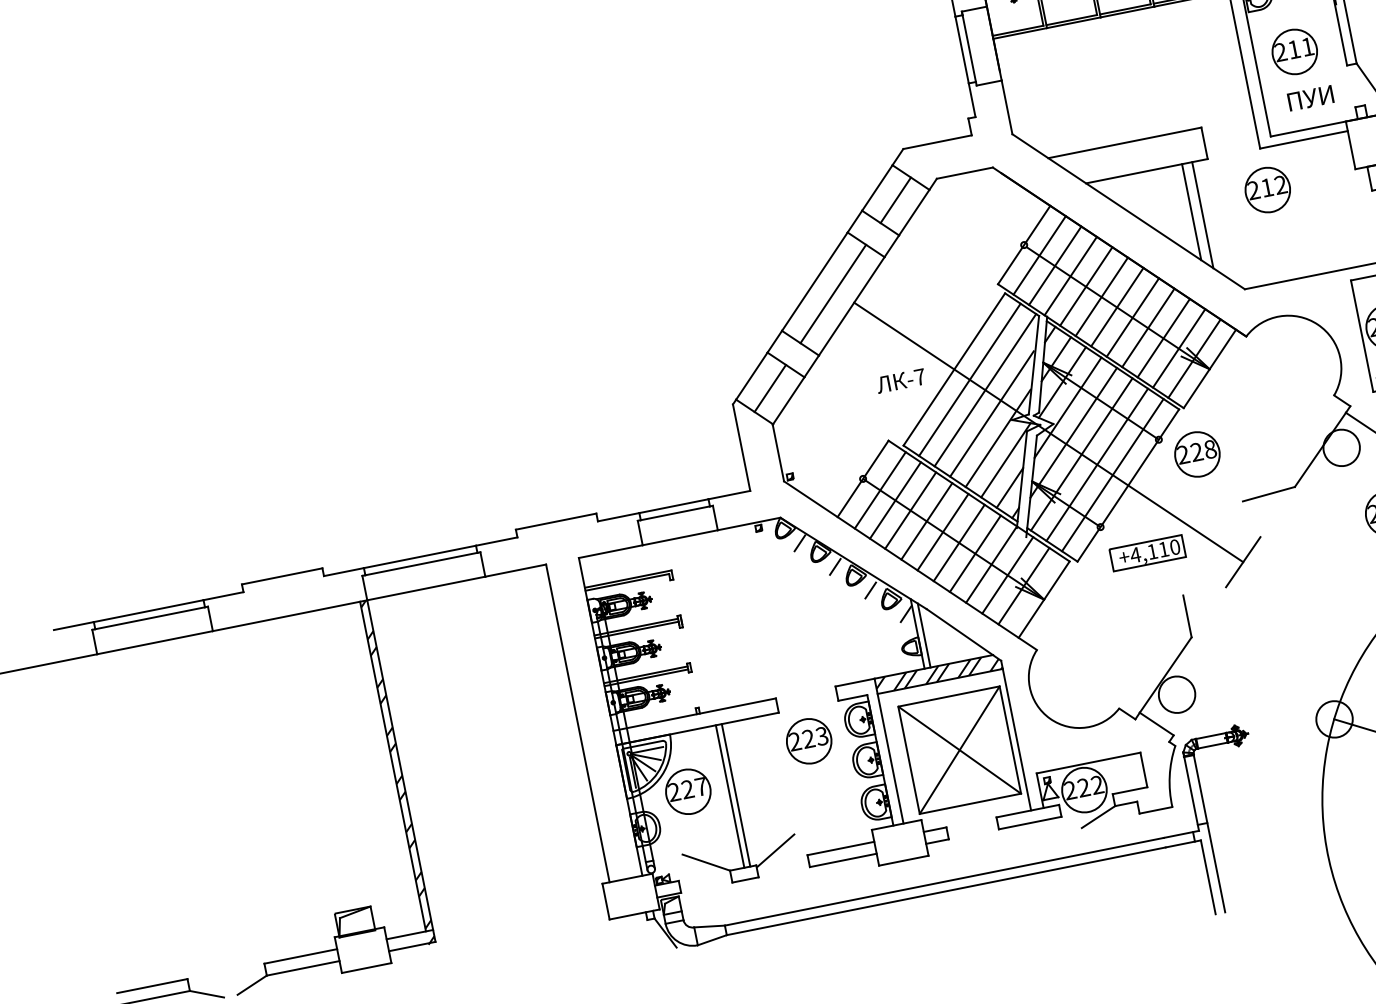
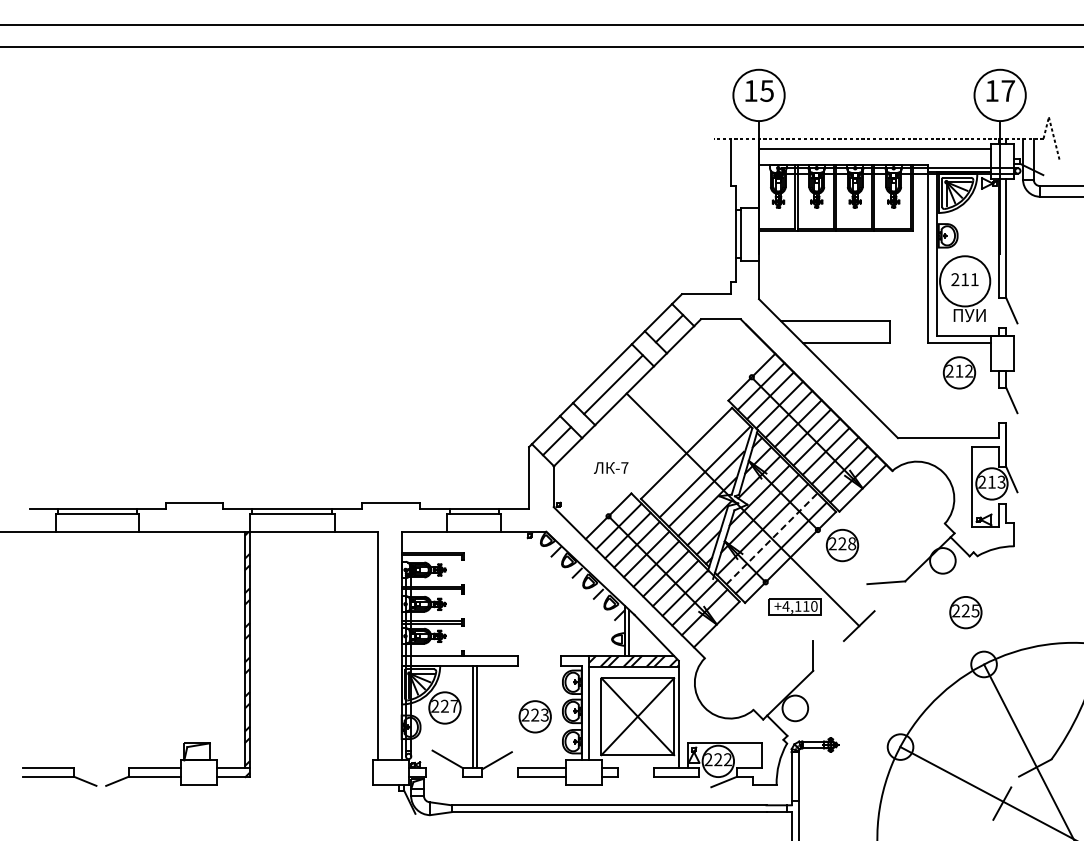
circle: (1293, 52) -> (964, 281), size x1.6
part: (1267, 189) -> (959, 372), moved
line: (1191, 212) -> (871, 377), removed
line: (1203, 215) -> (879, 381), removed
line: (969, 379) -> (695, 462), removed
text: (901, 380) -> (611, 467), moved
line: (1097, 464) -> (772, 538), solid -> dashed
part: (808, 741) -> (534, 716), moved

